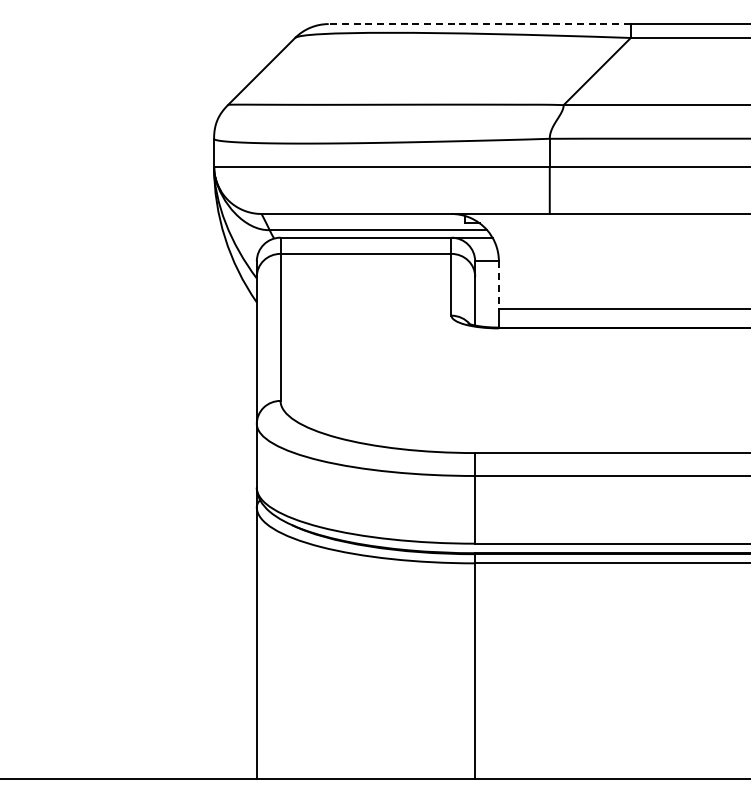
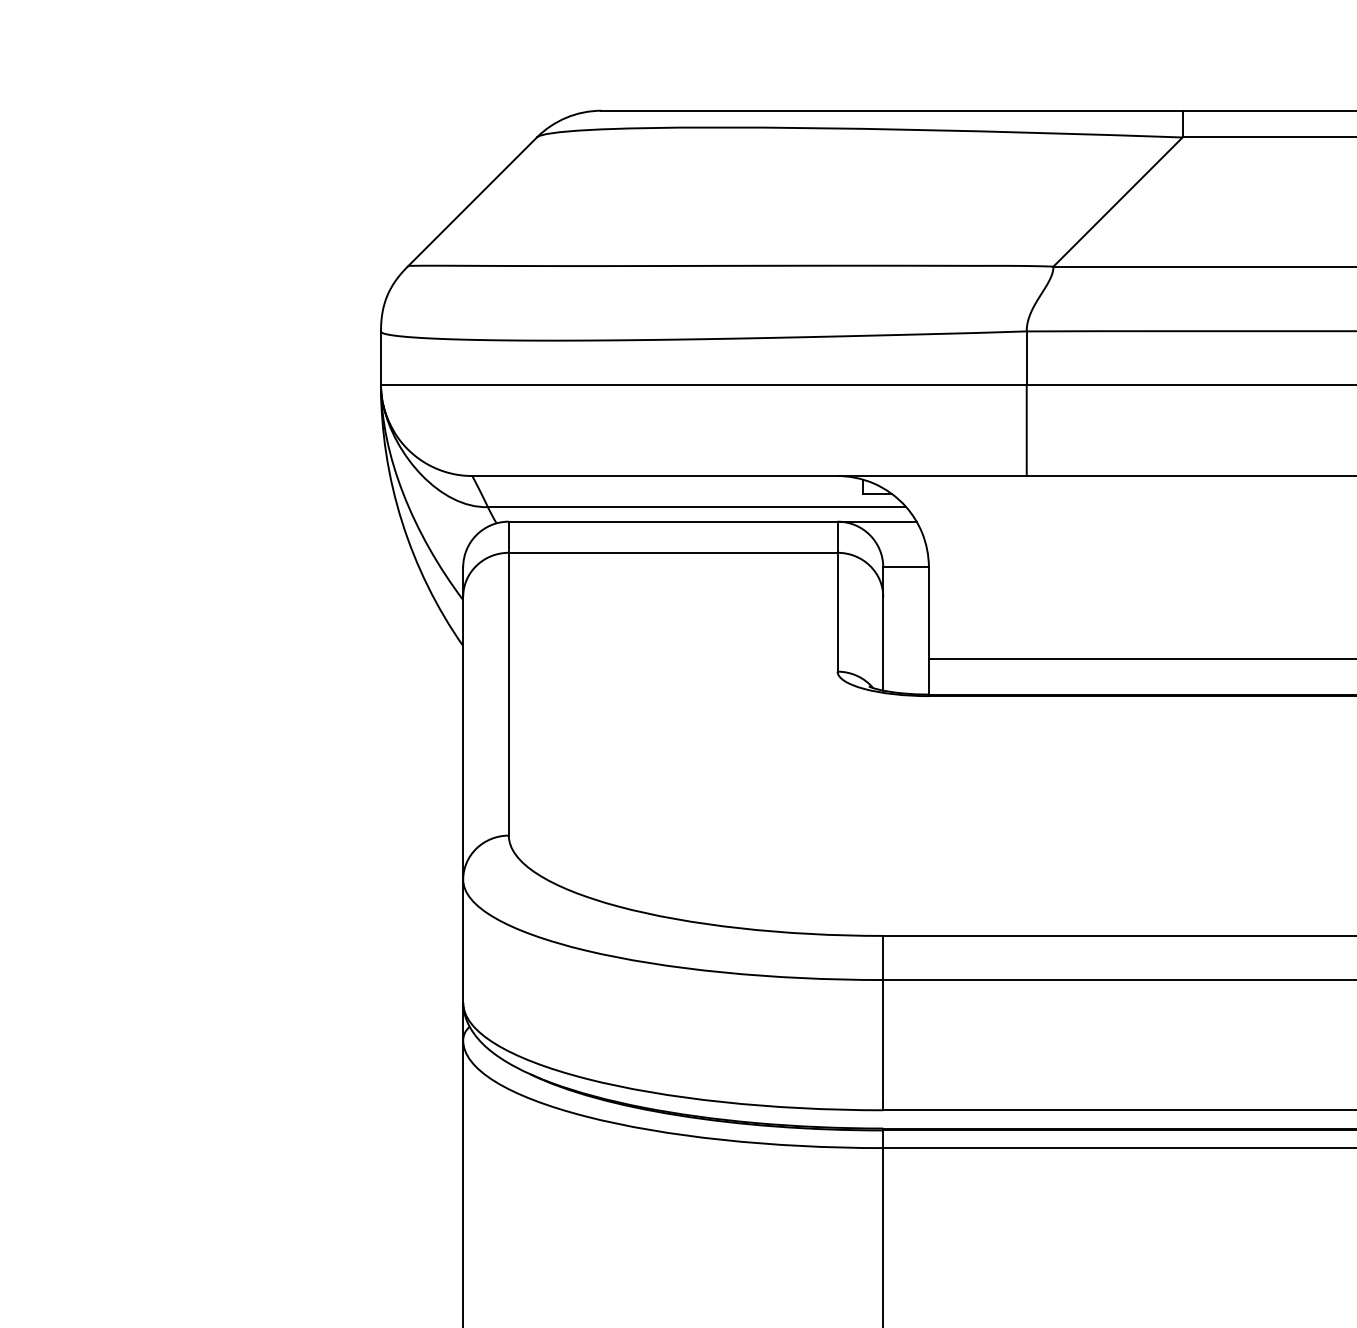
line: (479, 24) -> (891, 111), dashed -> solid
line: (498, 285) -> (928, 613), dashed -> solid

